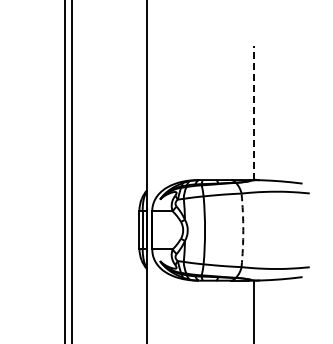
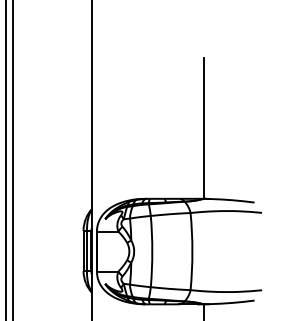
line: (254, 112) -> (204, 128), dashed -> solid
arc: (243, 230) -> (192, 251), dashed -> solid

